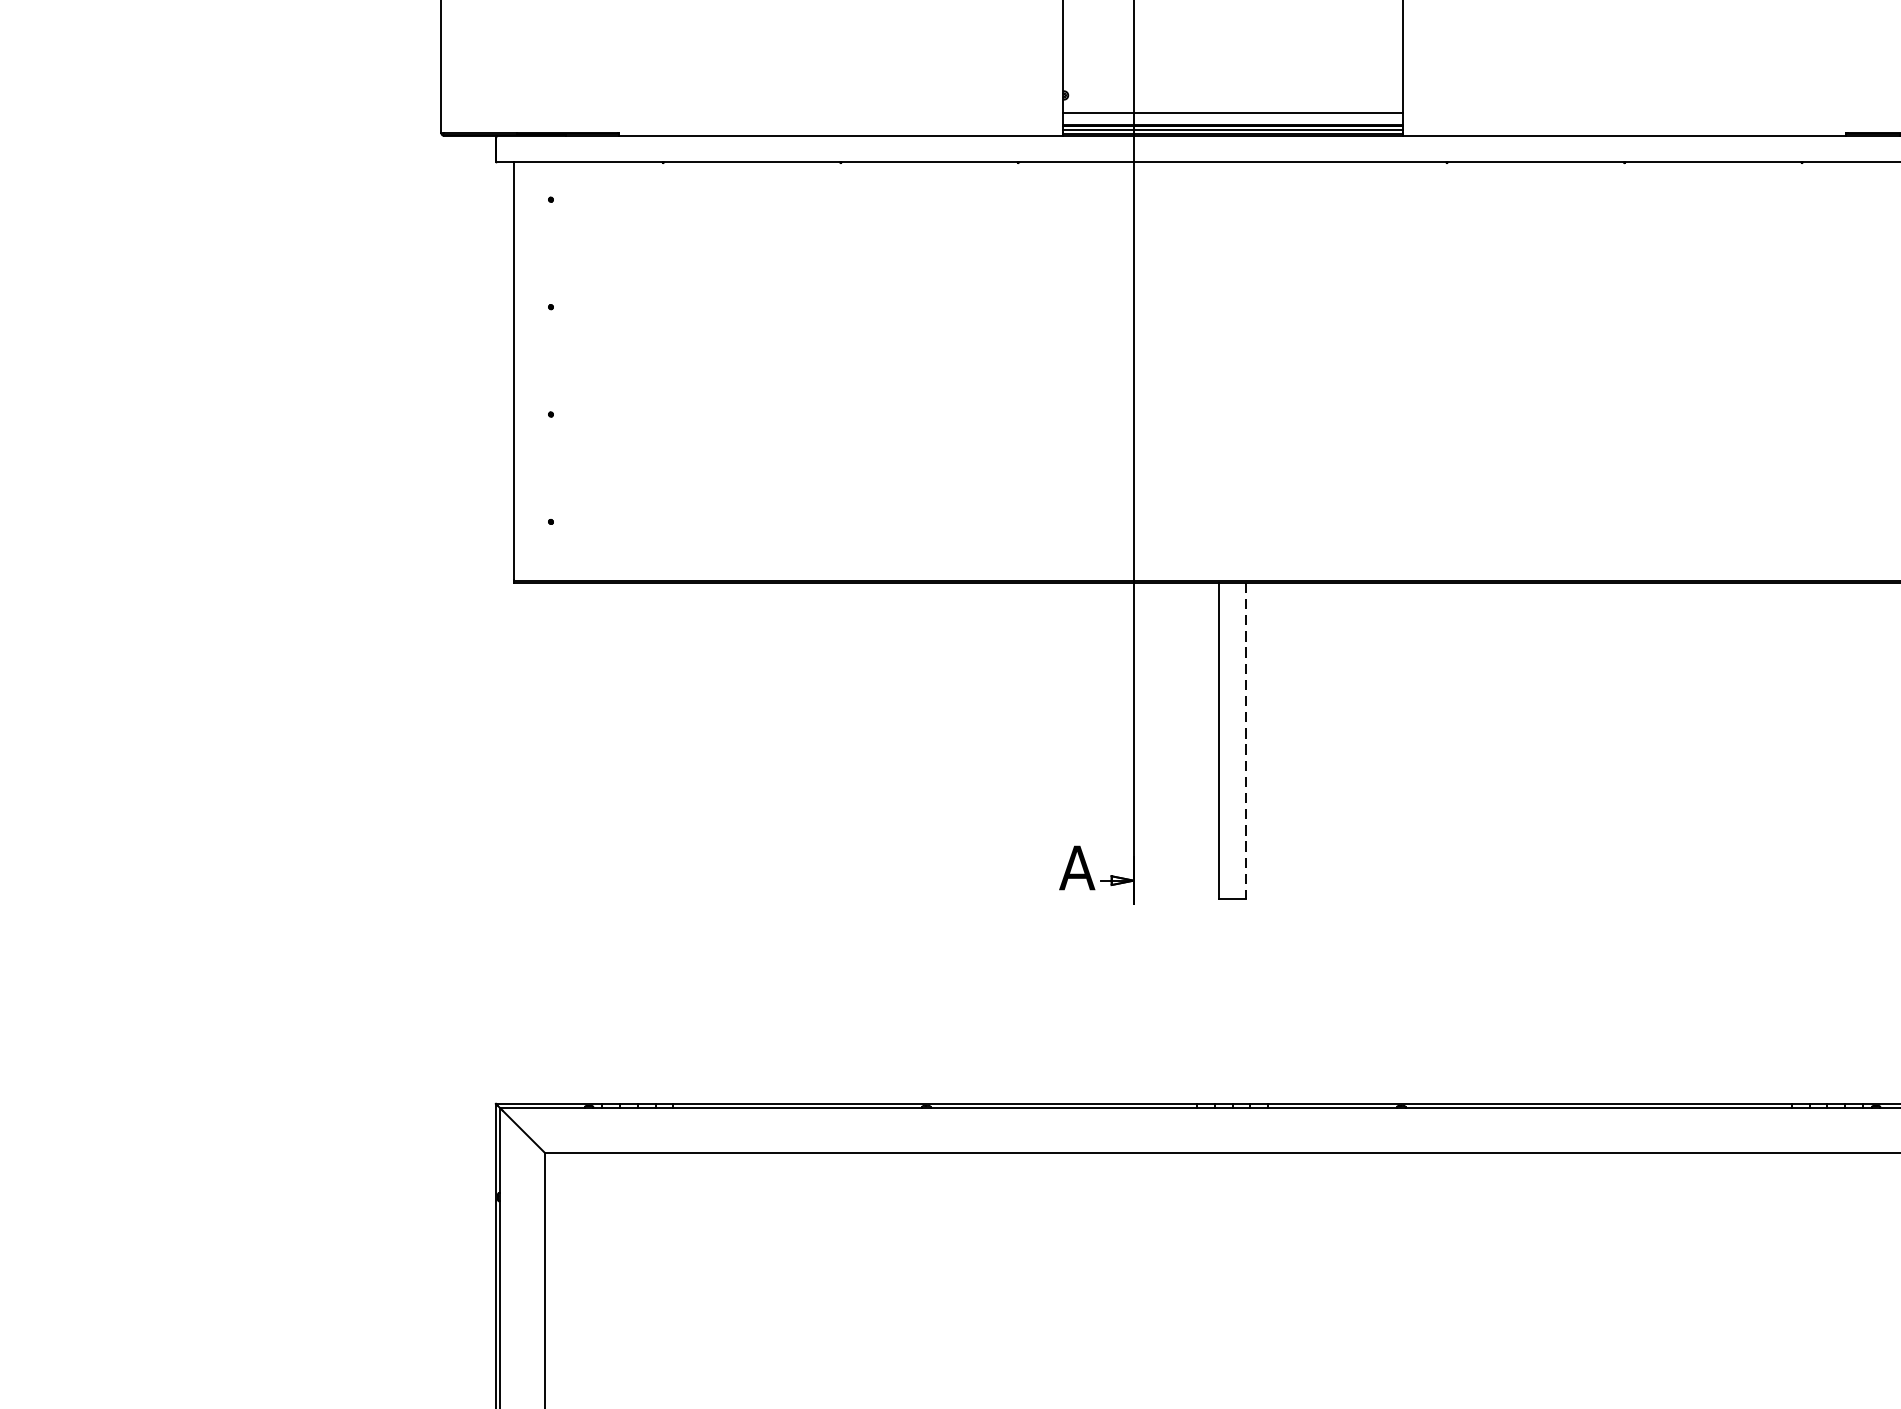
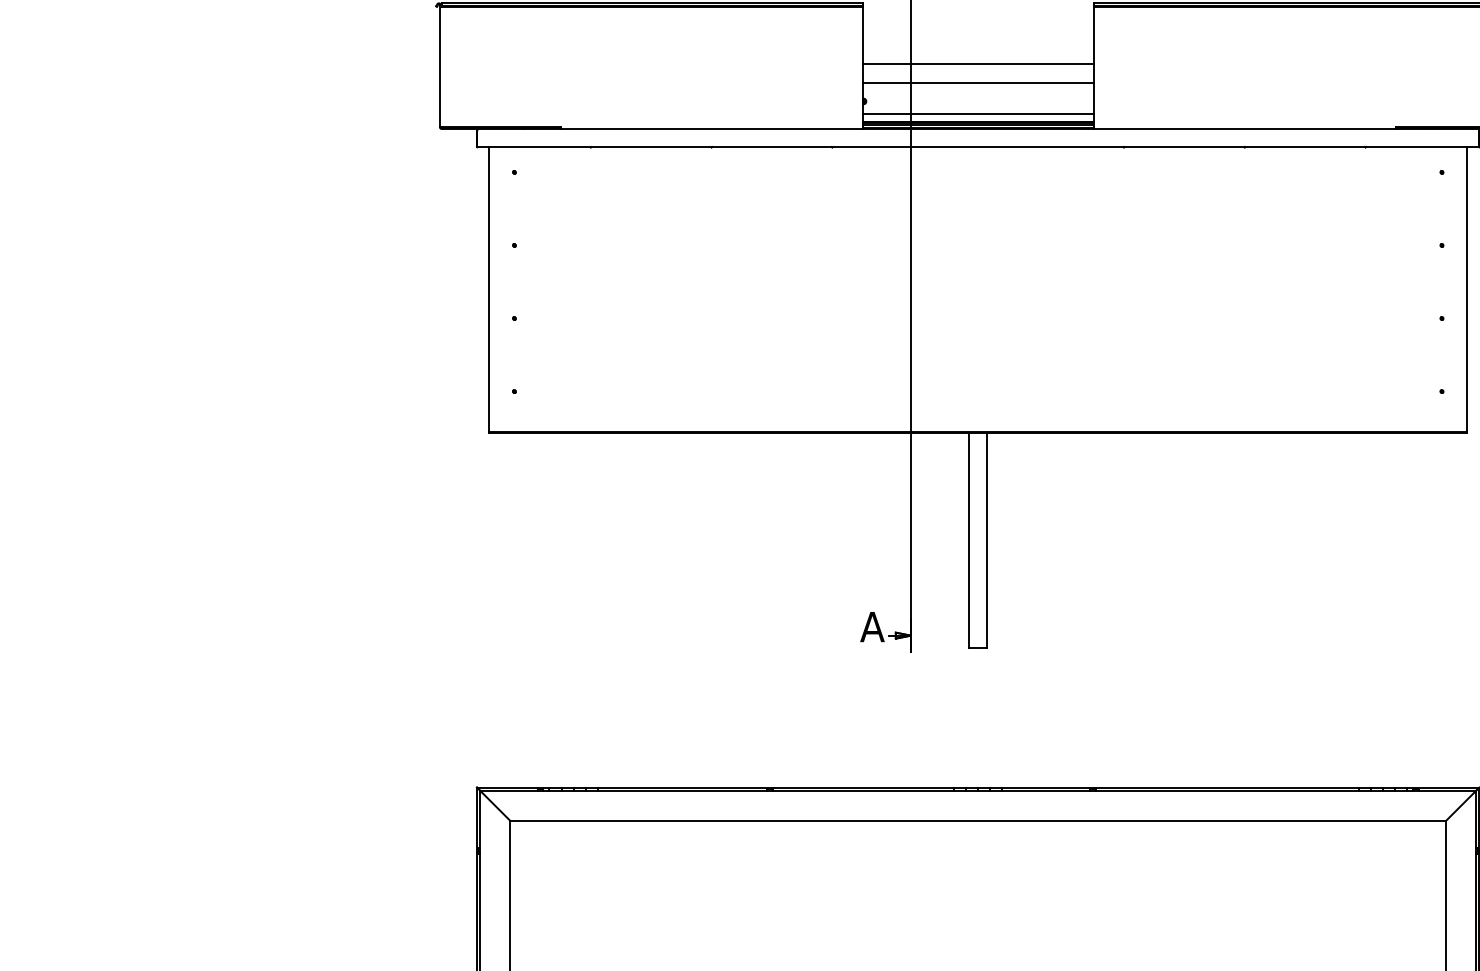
line: (1231, 41) -> (977, 64), added
line: (1231, 69) -> (977, 83), added
line: (1246, 740) -> (987, 540), dashed -> solid

